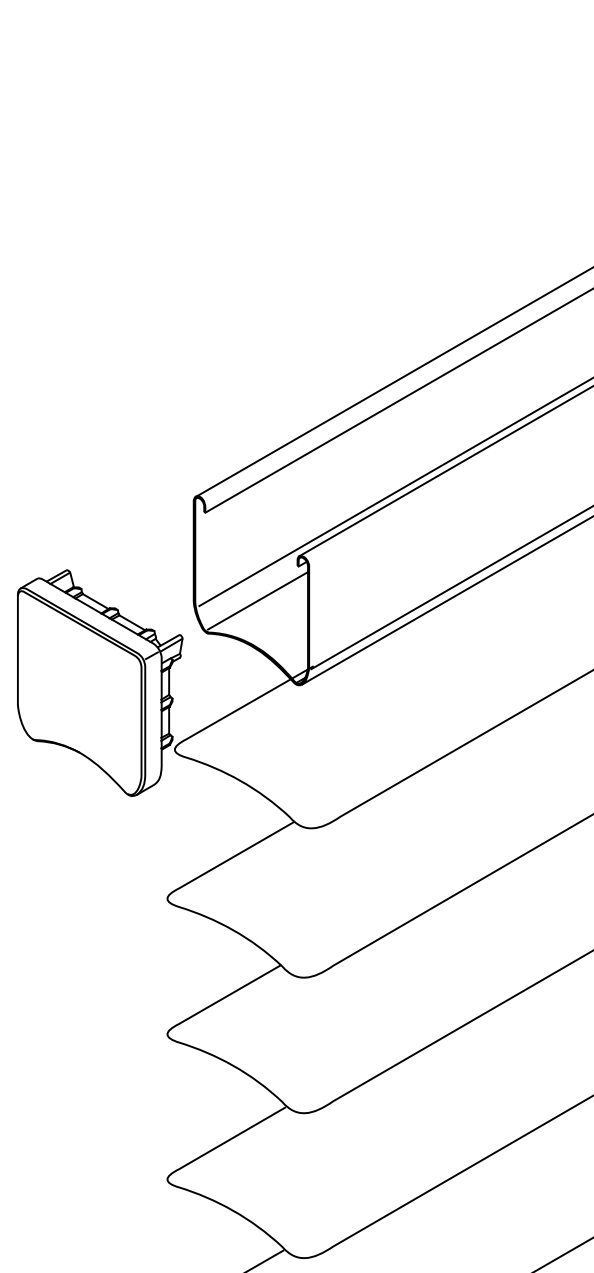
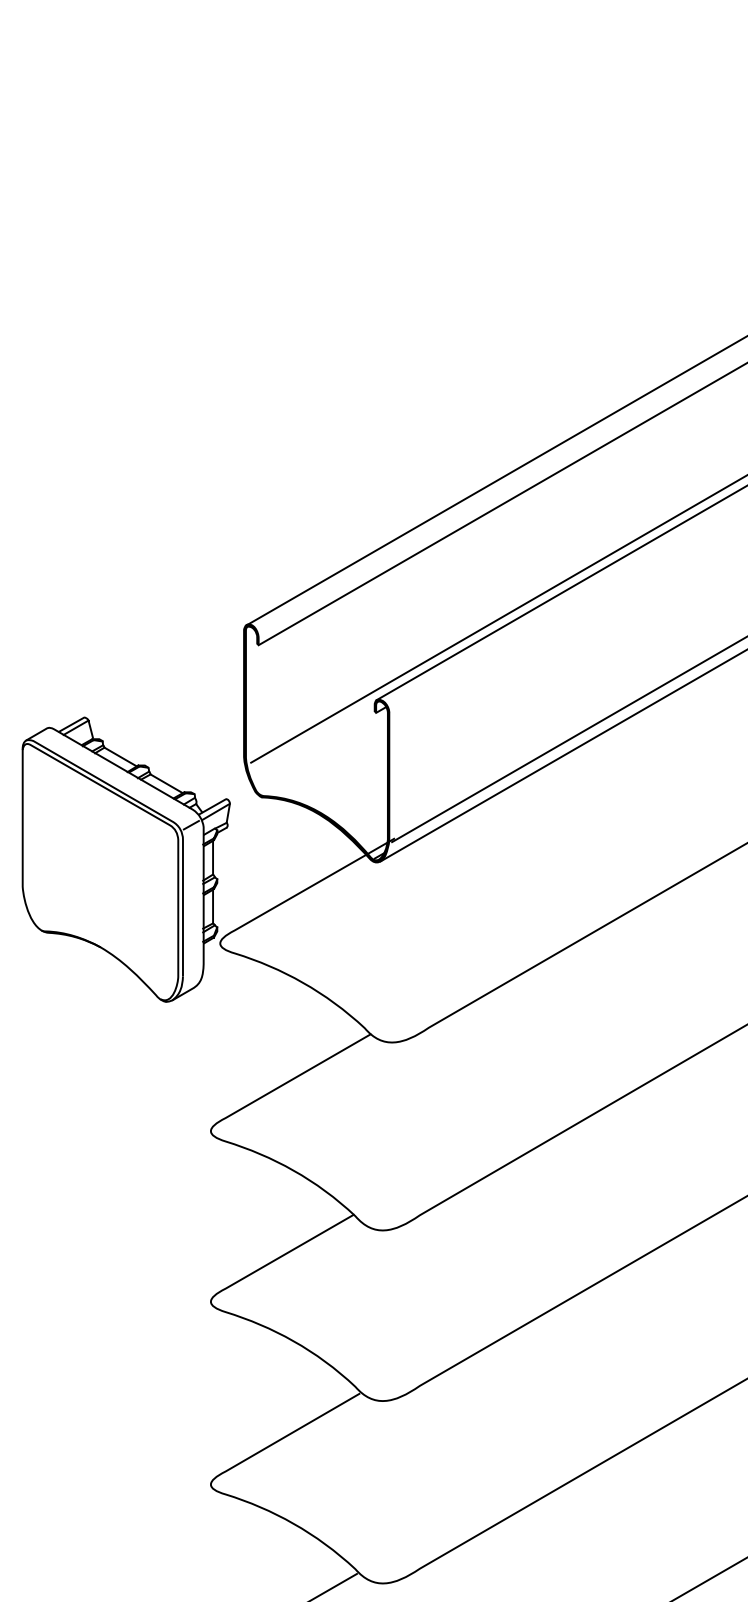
line: (257, 600) -> (324, 755), removed

